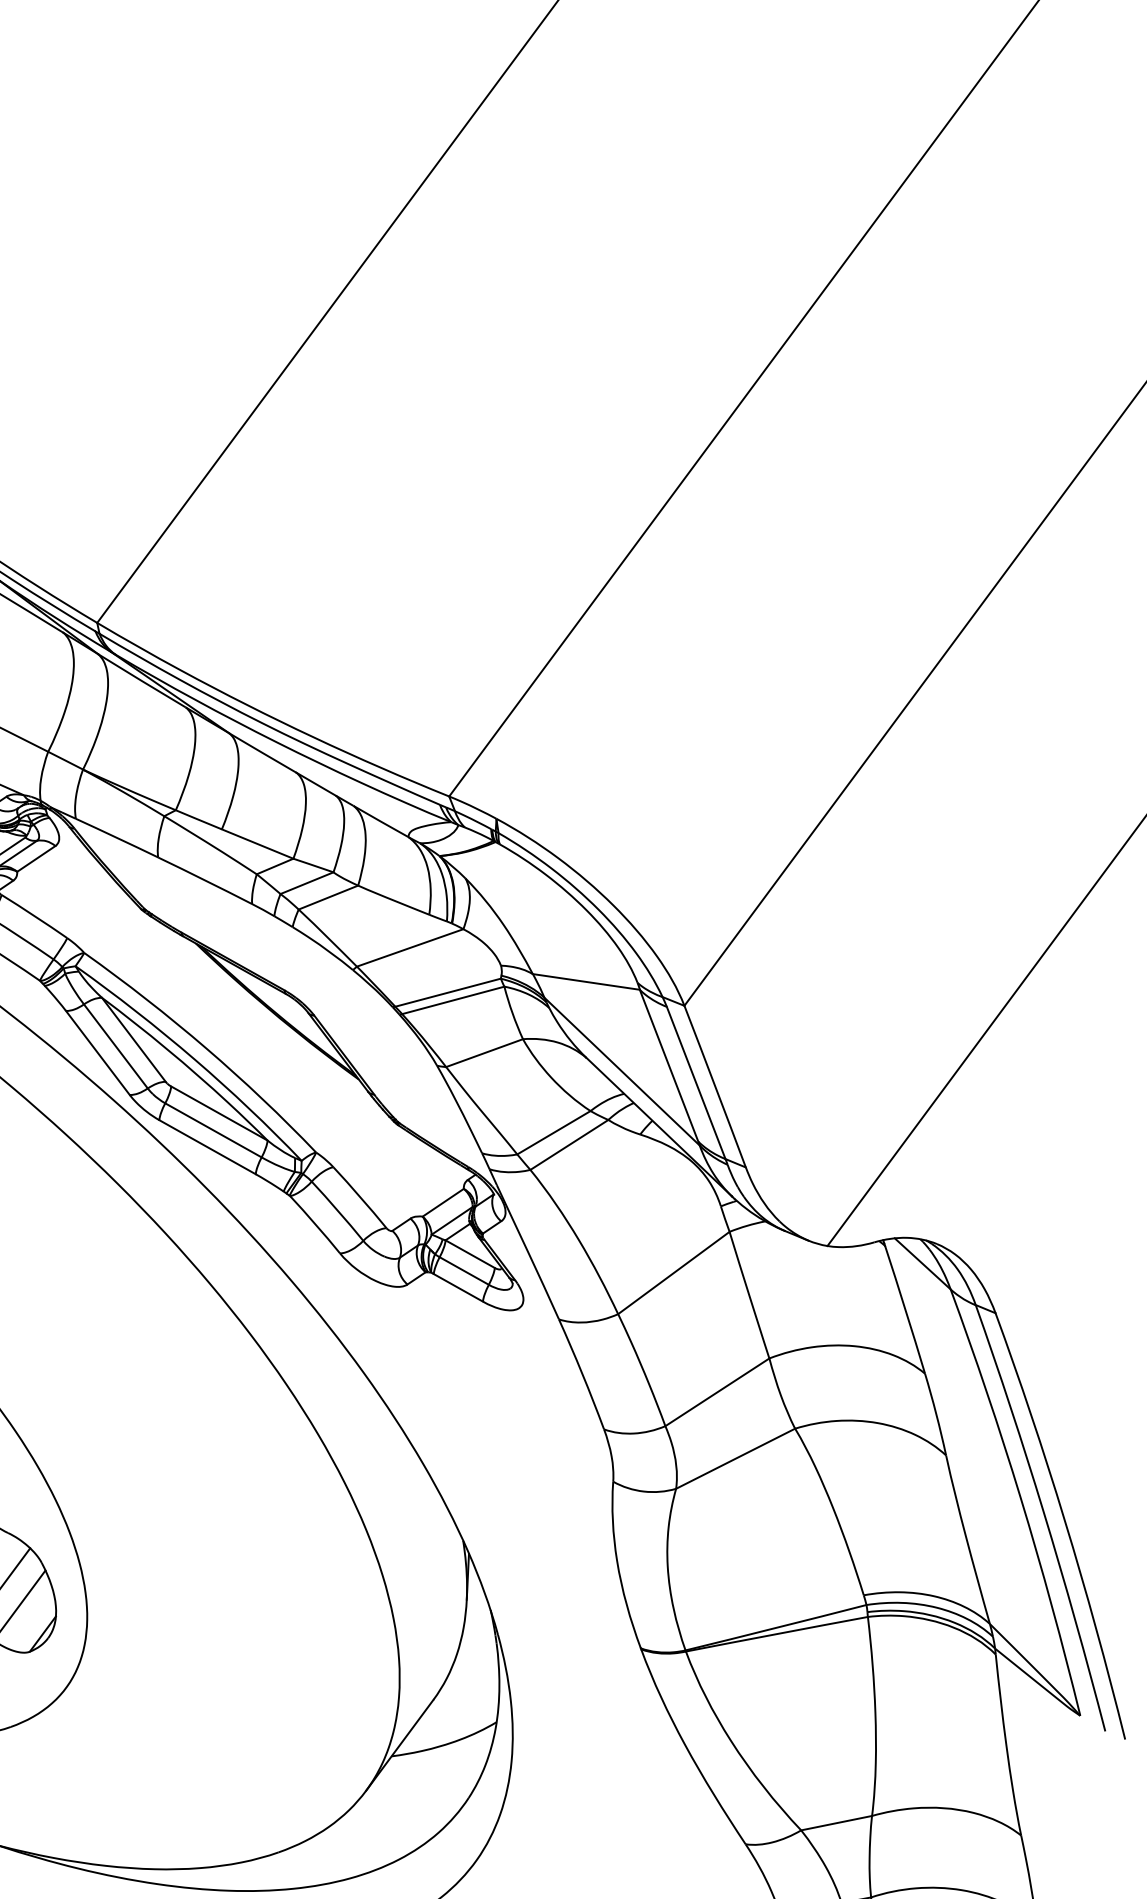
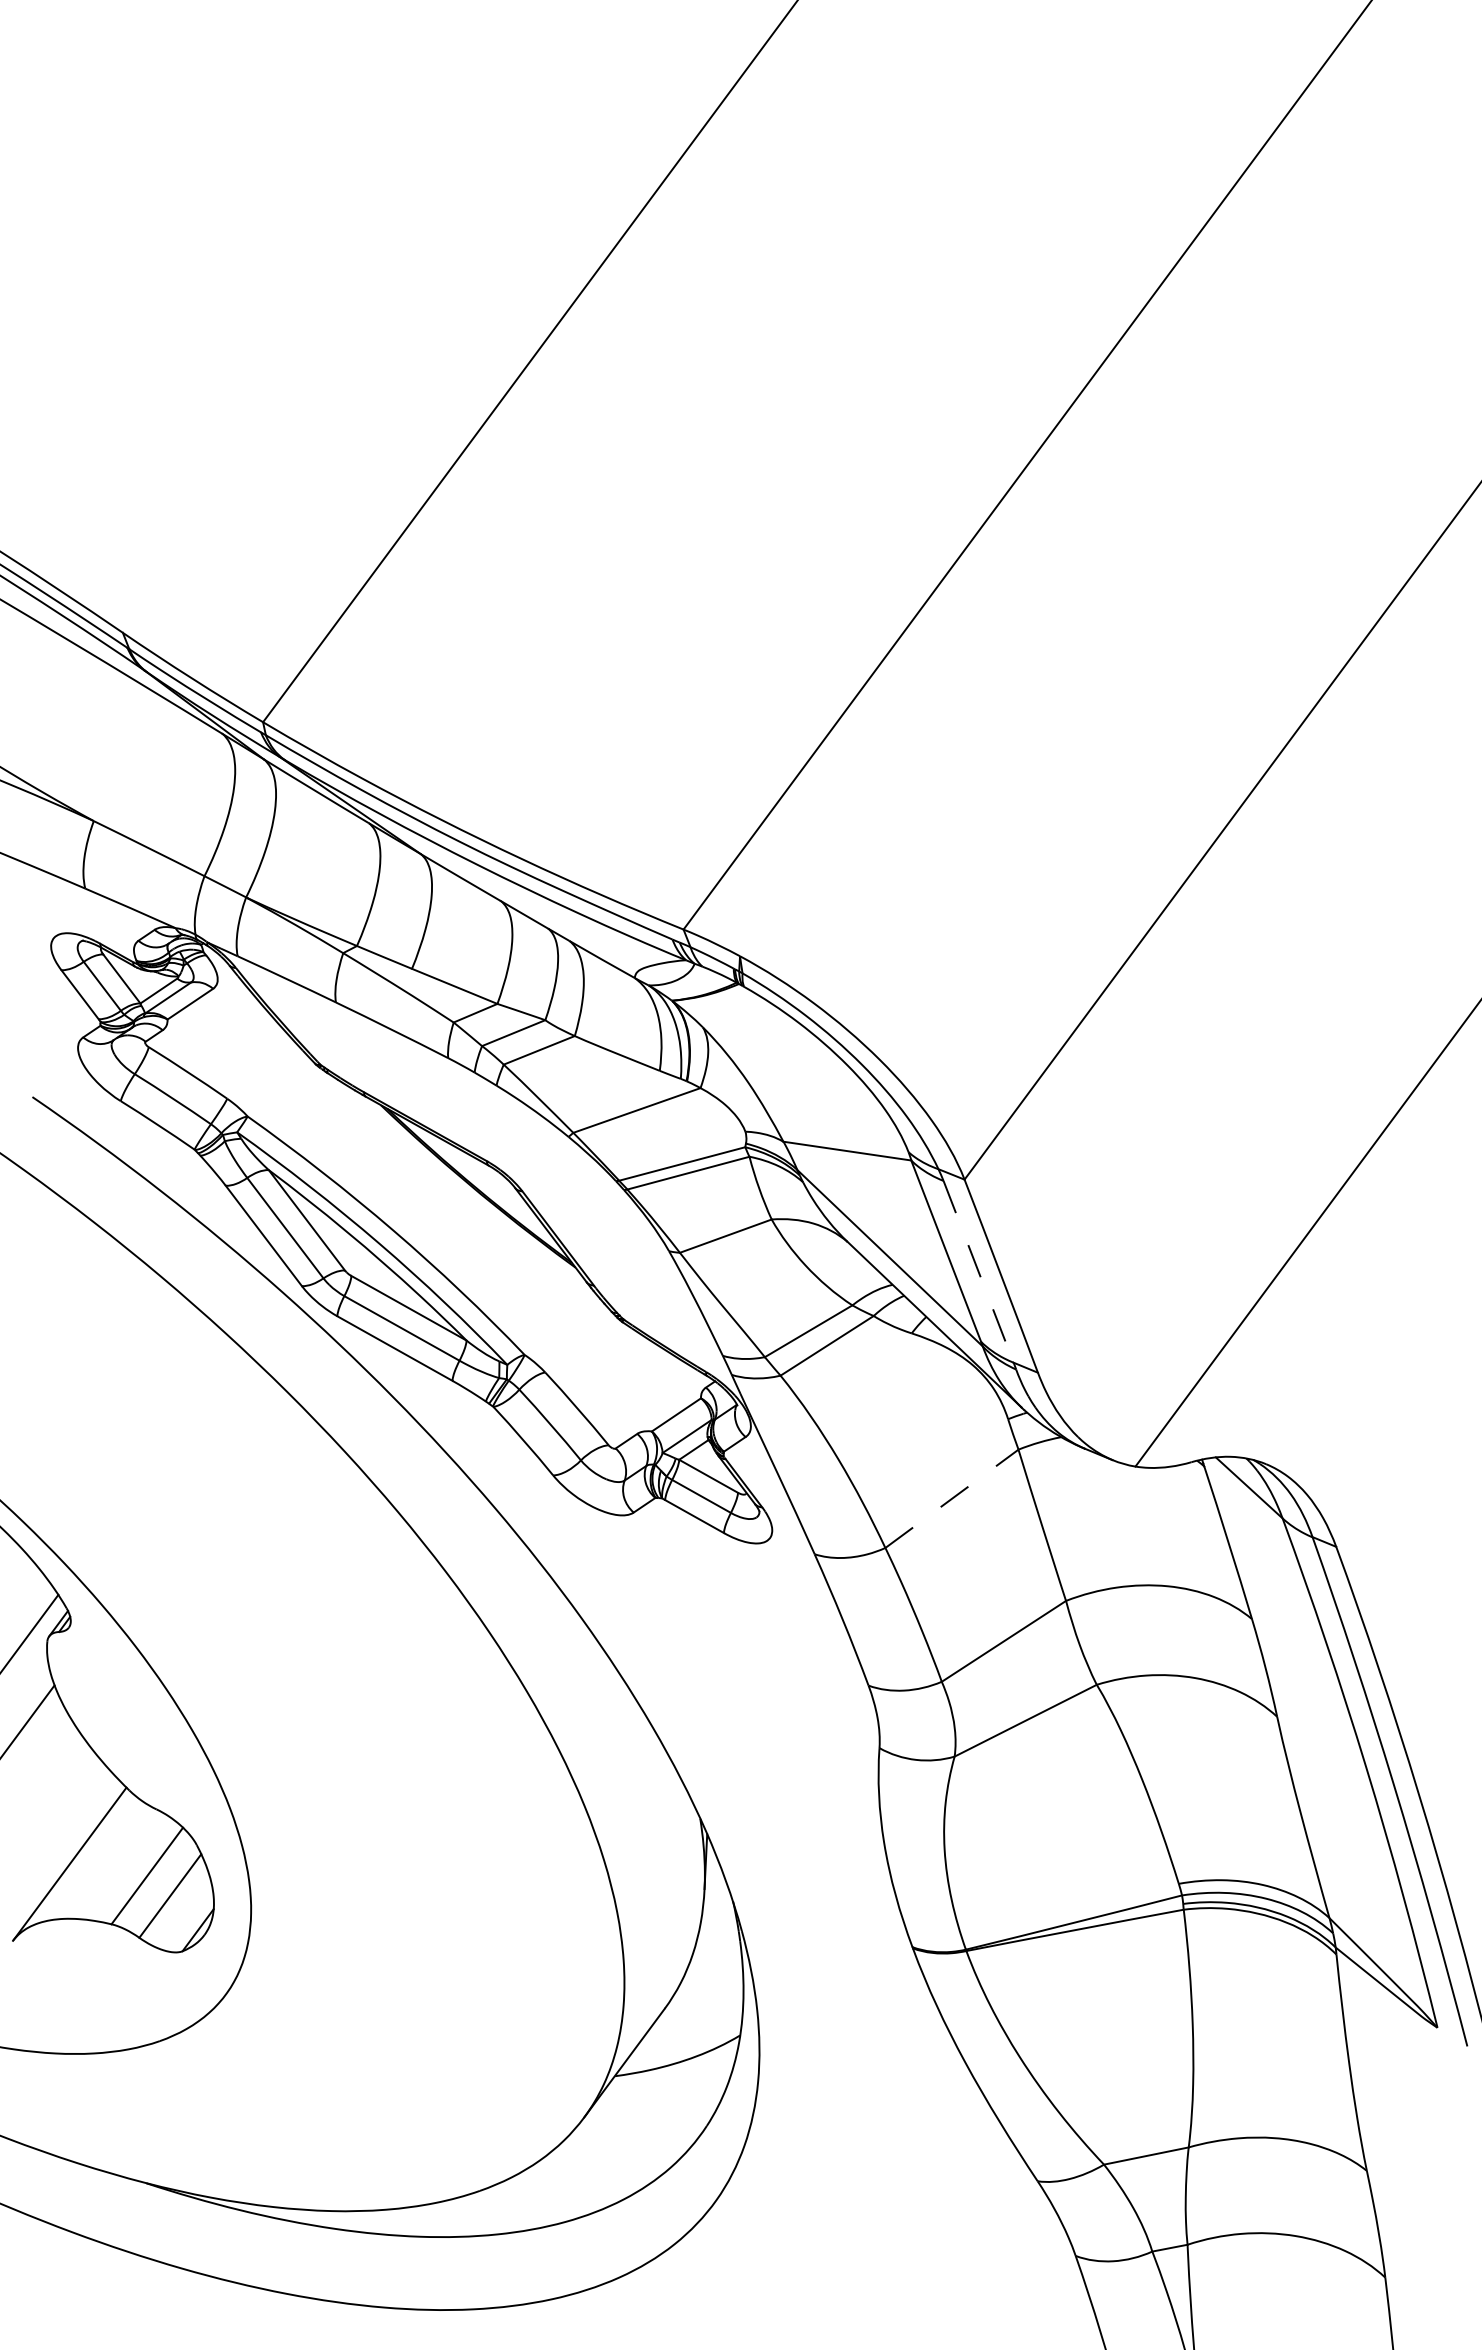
line: (696, 1083) -> (978, 1272), solid -> dashed
line: (673, 1272) -> (951, 1498), solid -> dashed

